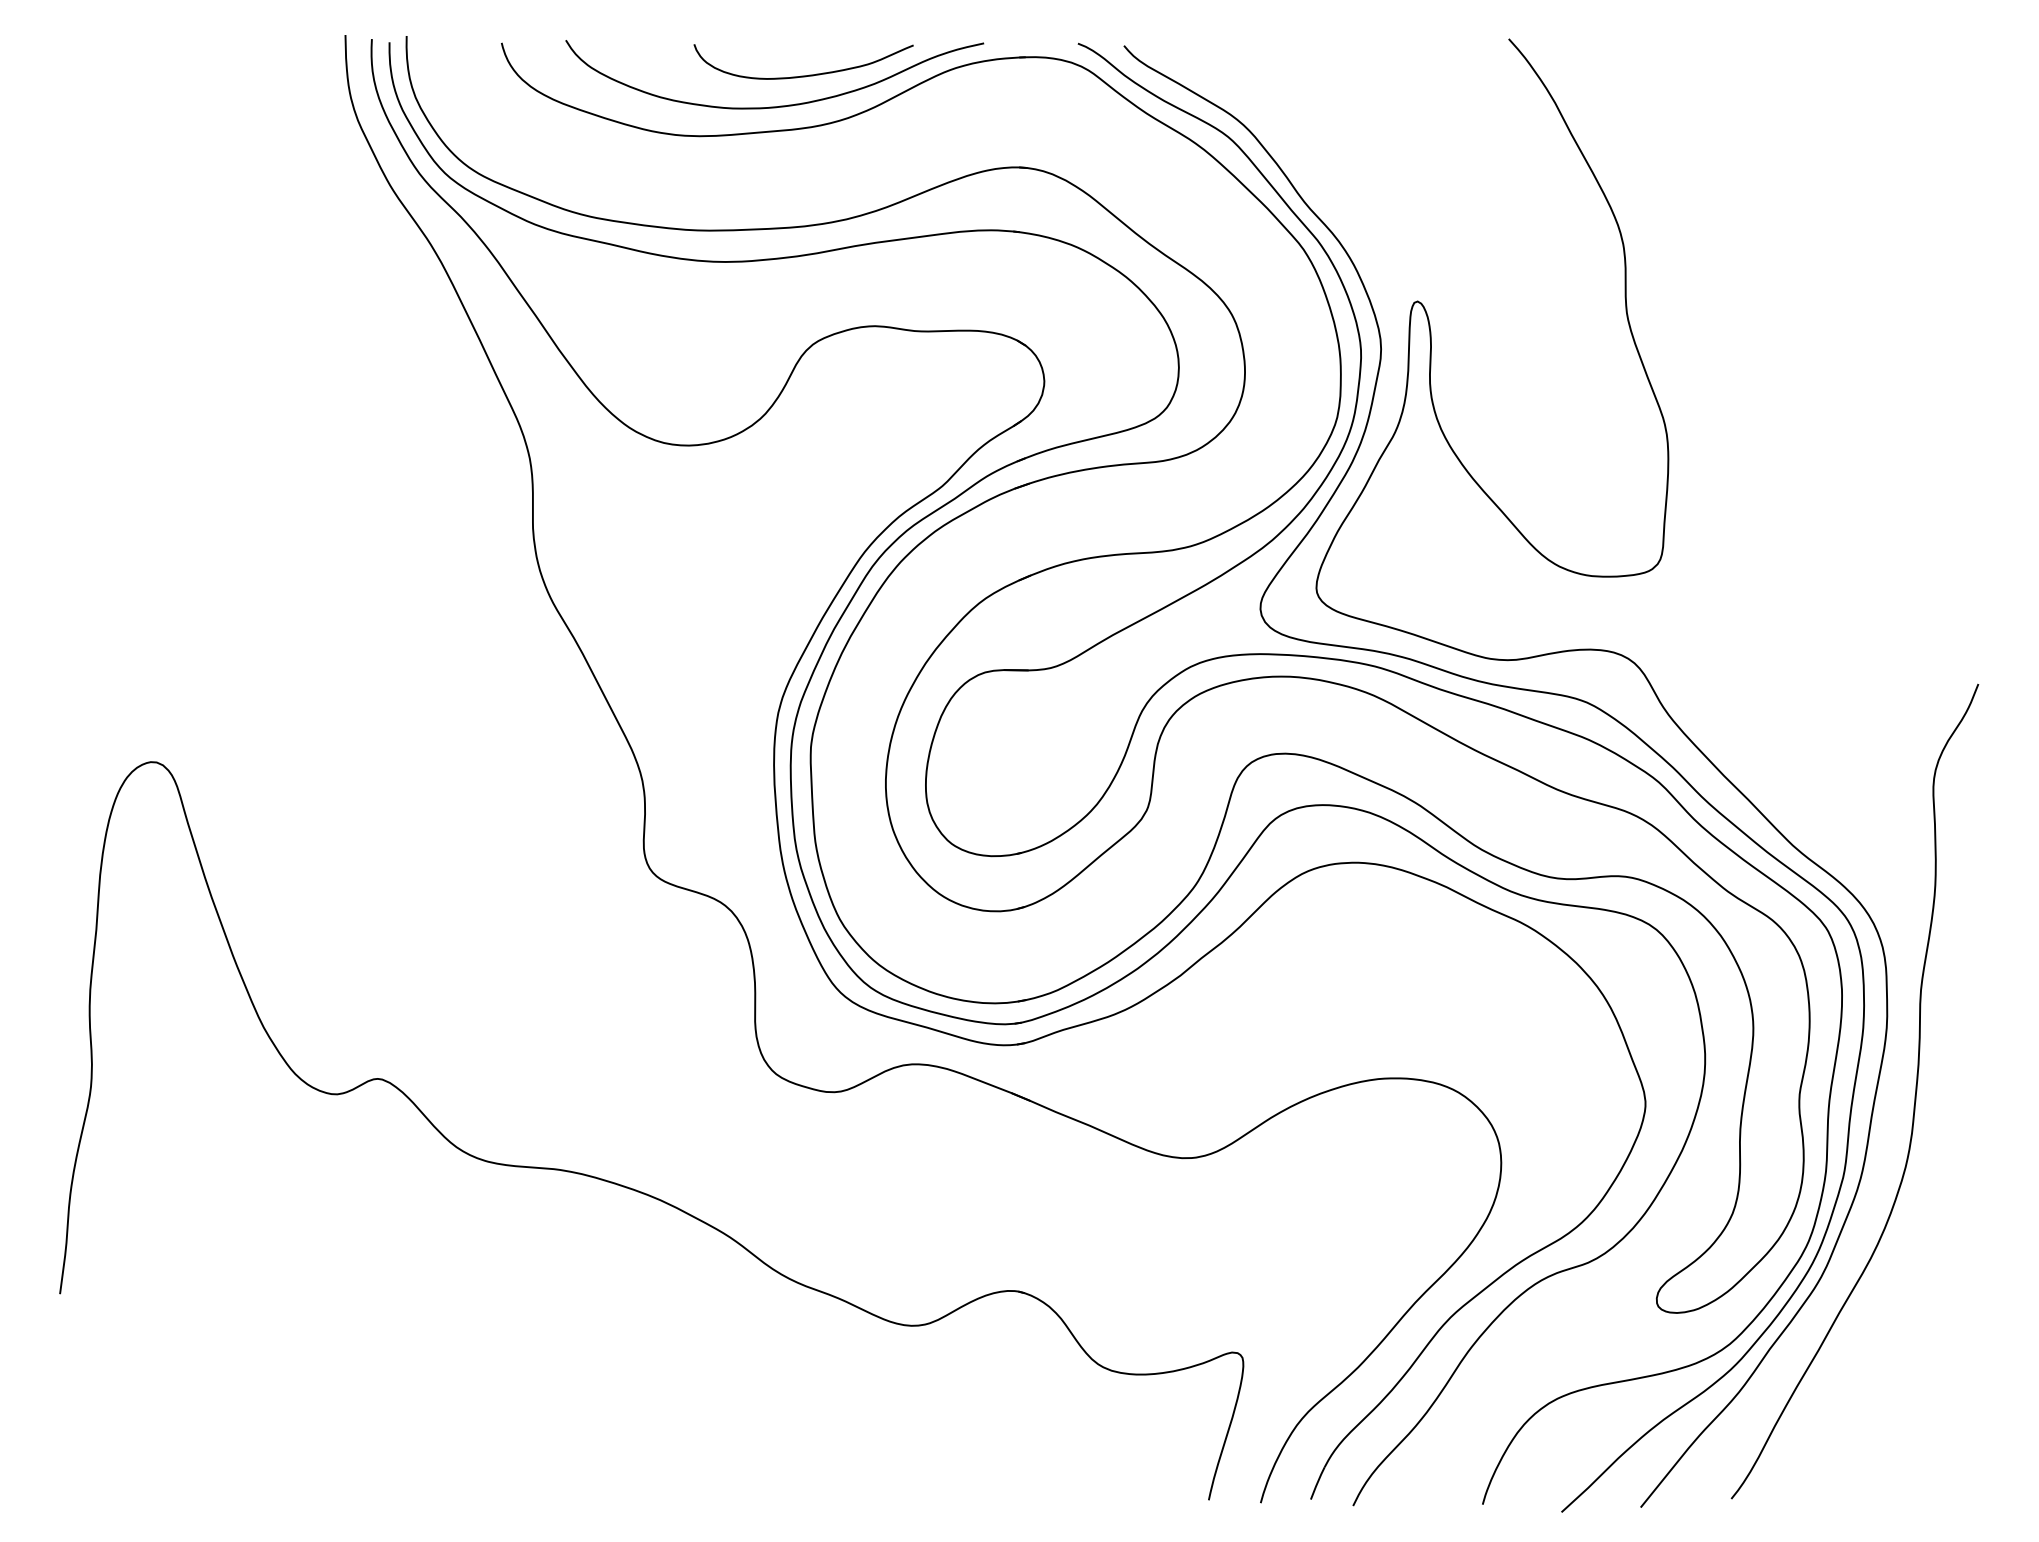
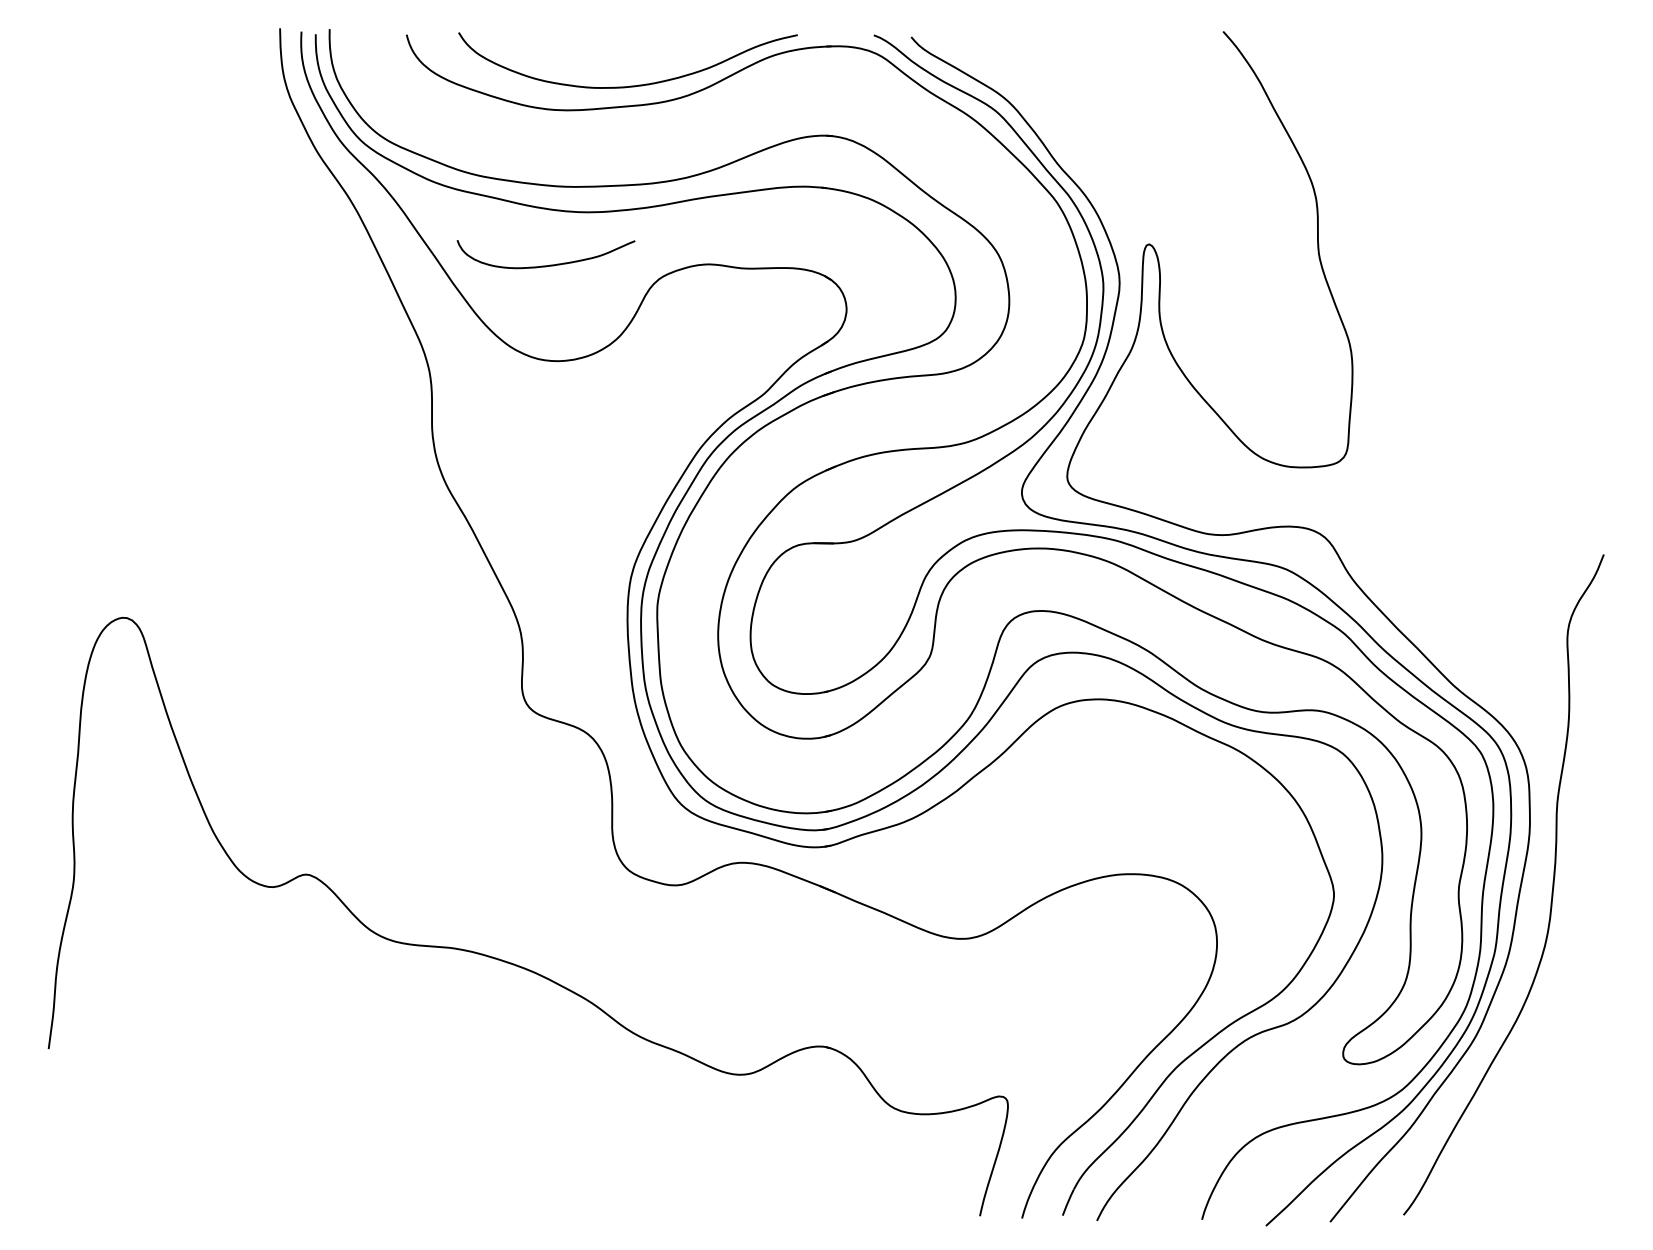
curve: (803, 75) -> (545, 265), moved

